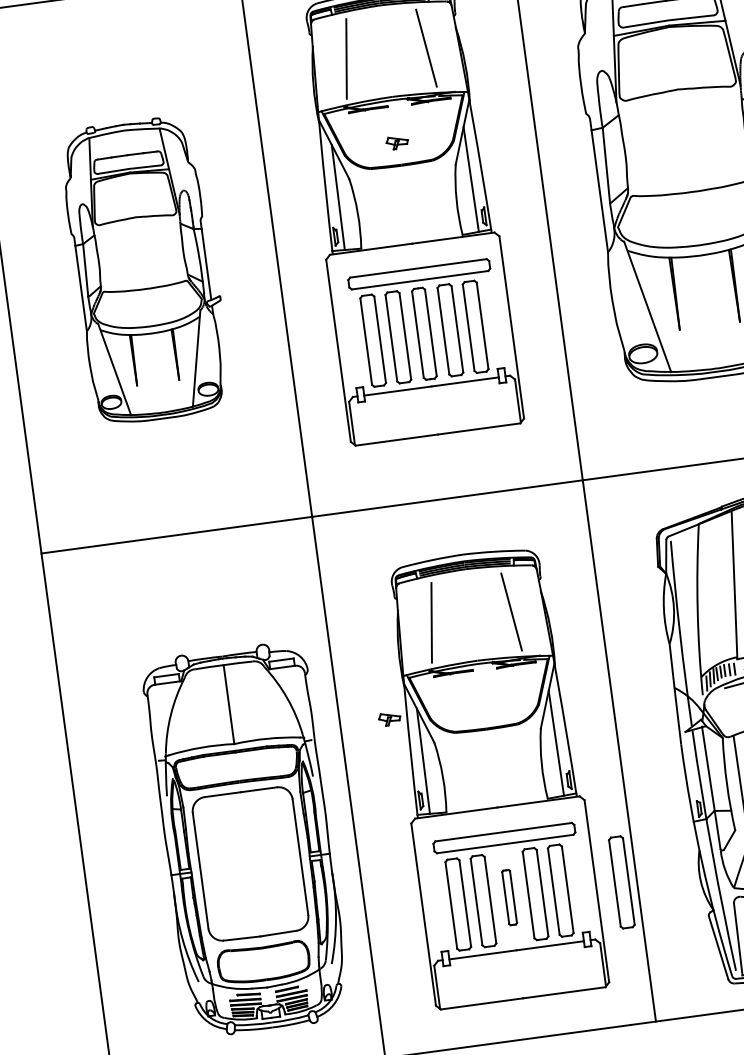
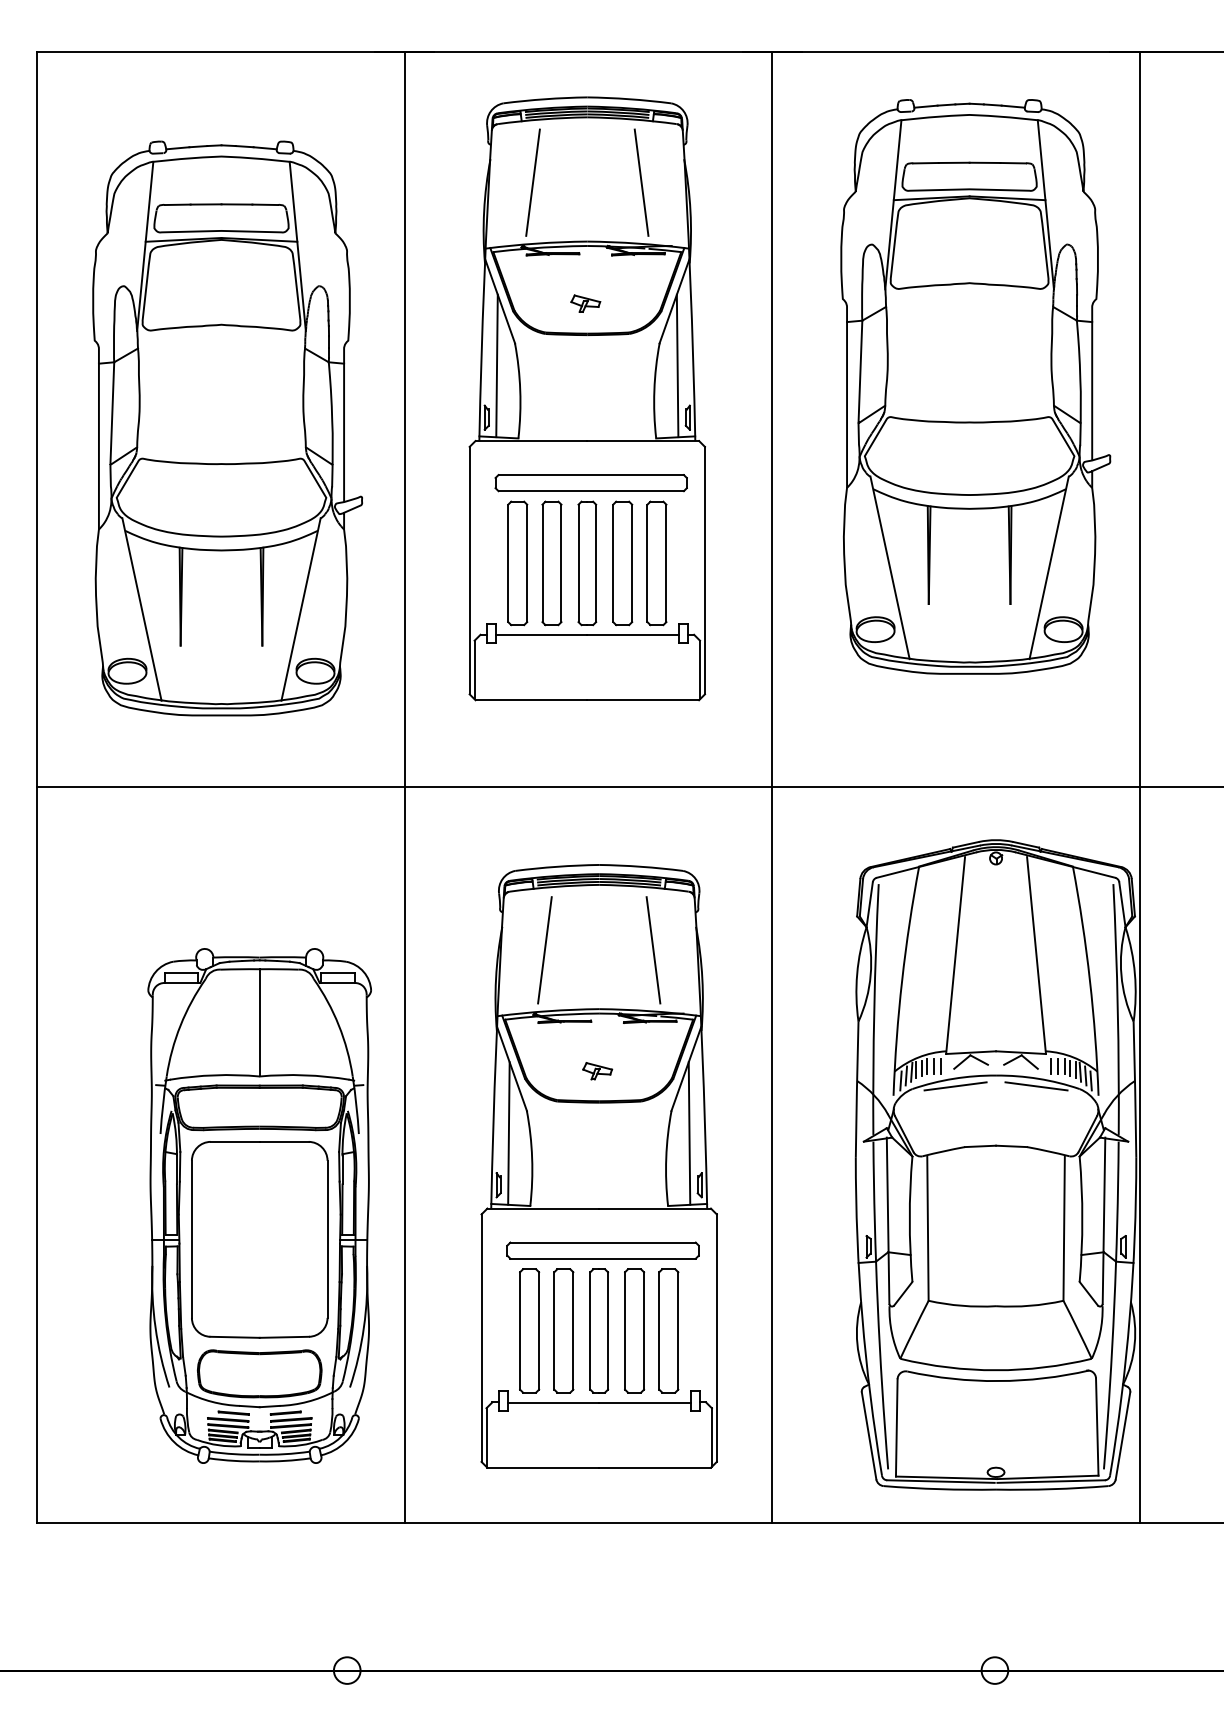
part: (146, 270) -> (227, 428), size x1.43
part: (389, 719) -> (597, 1071), moved
part: (621, 882) -> (751, 1330), removed
part: (509, 897) -> (599, 1330), size x1.67

